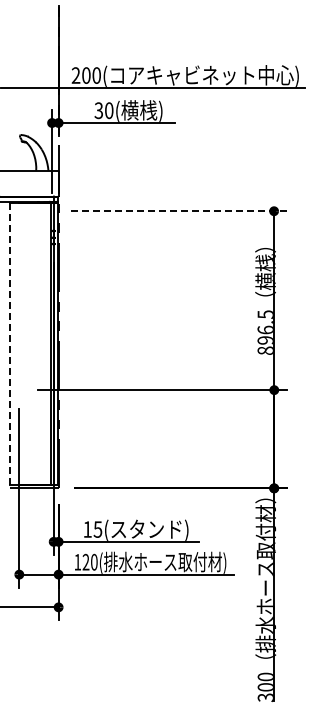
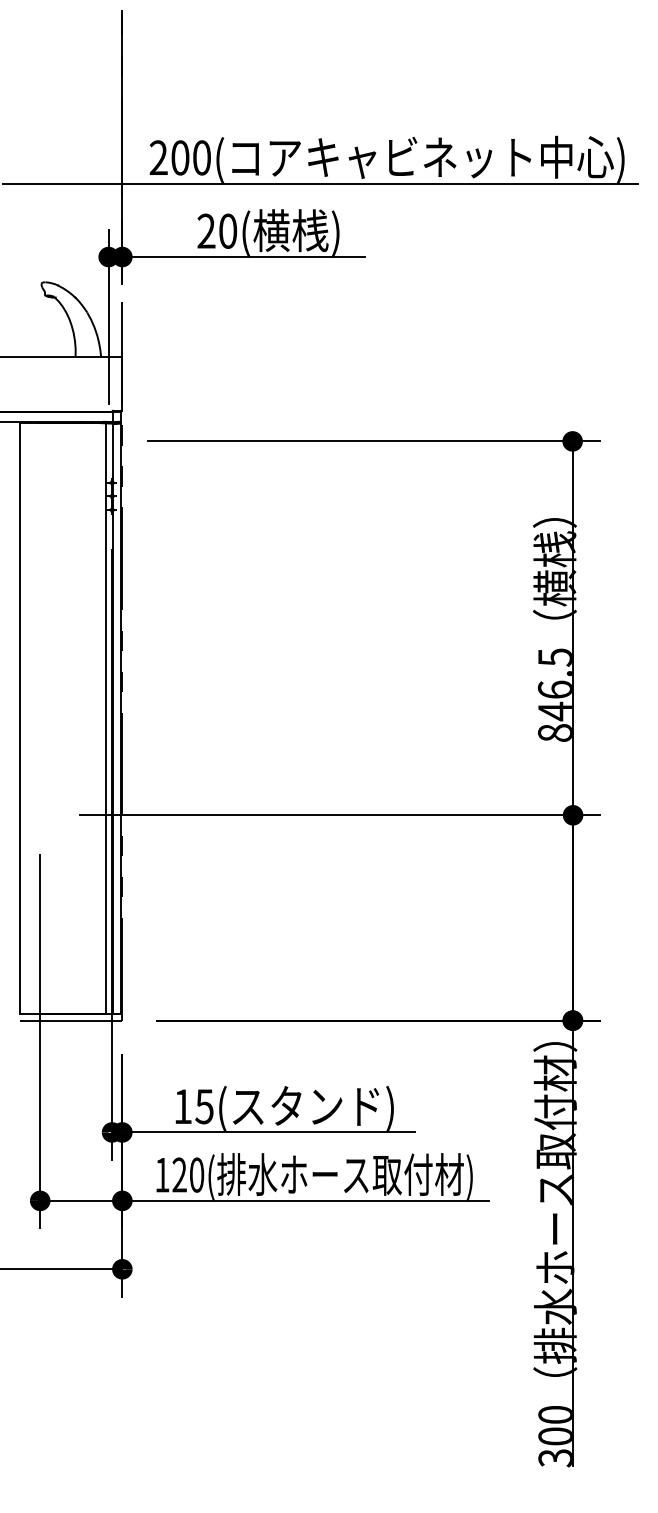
text: (98, 110) -> (205, 230), 30( -> 20(
line: (179, 211) -> (374, 441), dashed -> solid
text: (264, 340) -> (552, 711), 896.5 -> 846.5
line: (9, 343) -> (19, 717), dashed -> solid

